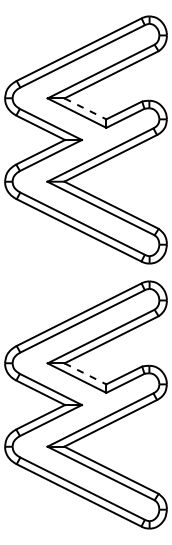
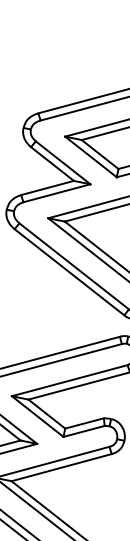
line: (85, 109) -> (100, 155), dashed -> solid
line: (85, 374) -> (46, 414), dashed -> solid

